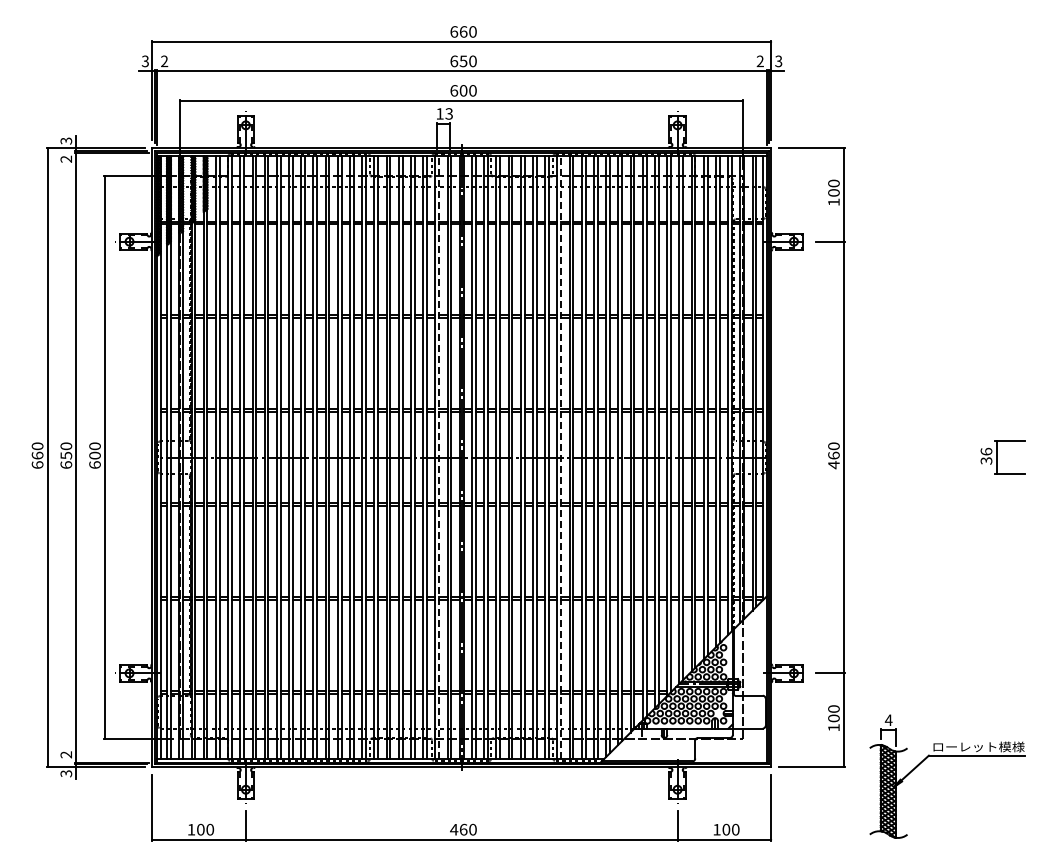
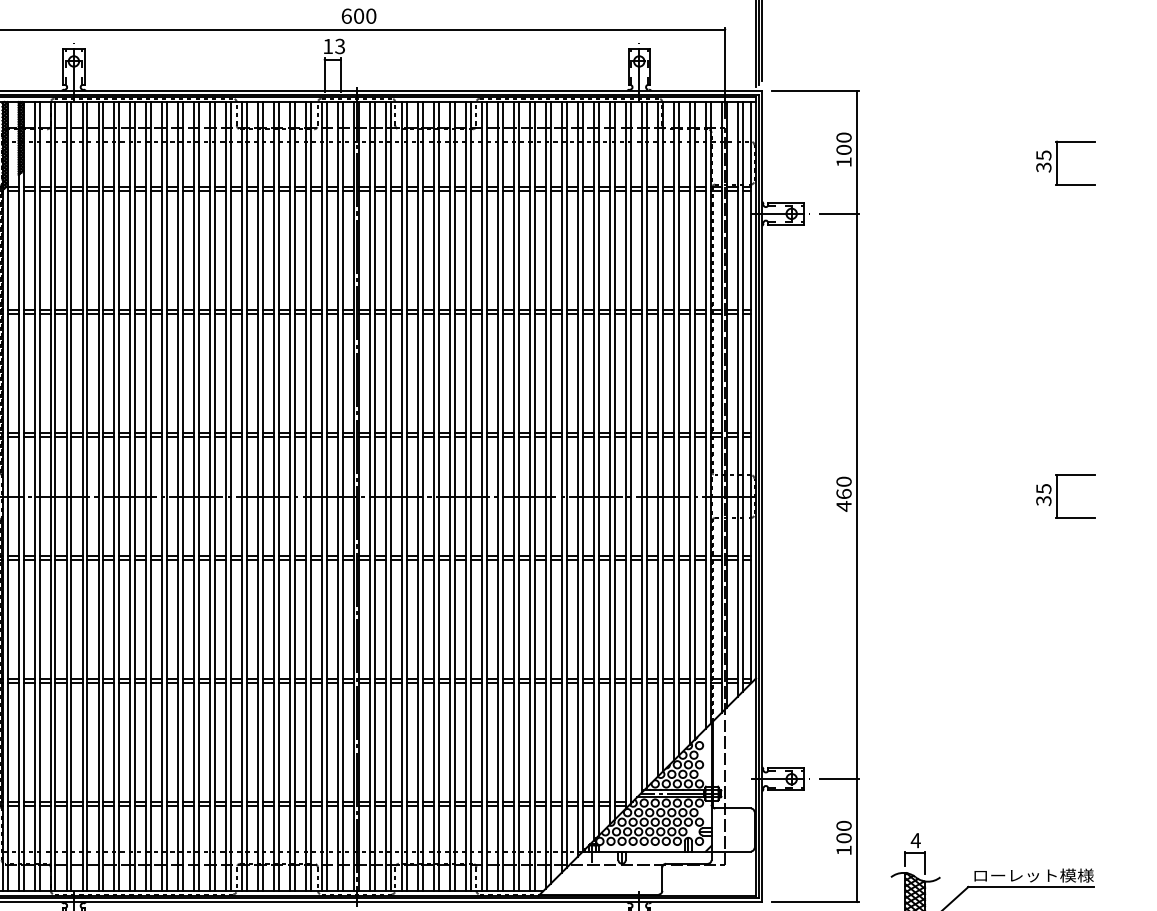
part: (1002, 202) -> (1064, 162), added
text: (986, 451) -> (1043, 488), 36 -> 35
line: (439, 457) -> (327, 496), dashed -> solid
line: (561, 457) -> (487, 496), dashed -> solid

